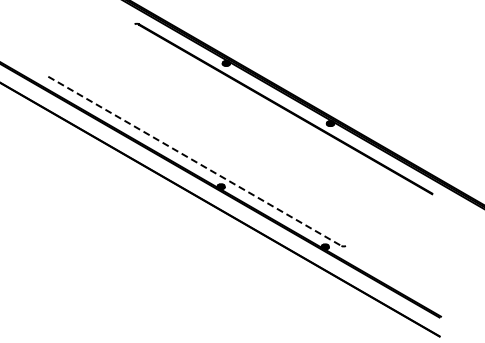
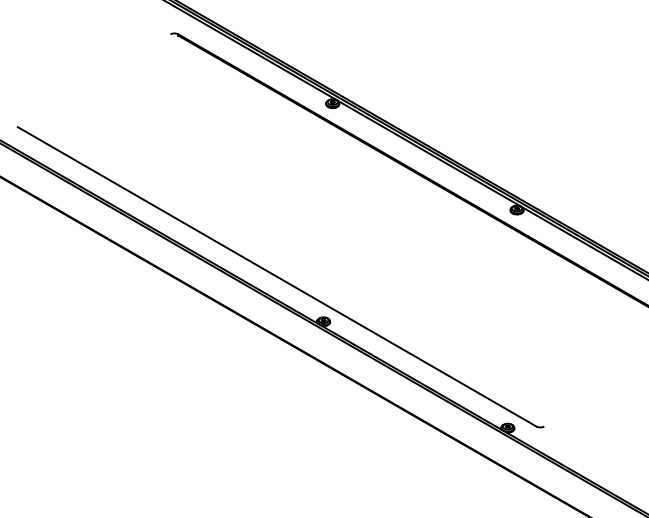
line: (195, 161) -> (278, 277), dashed -> solid

